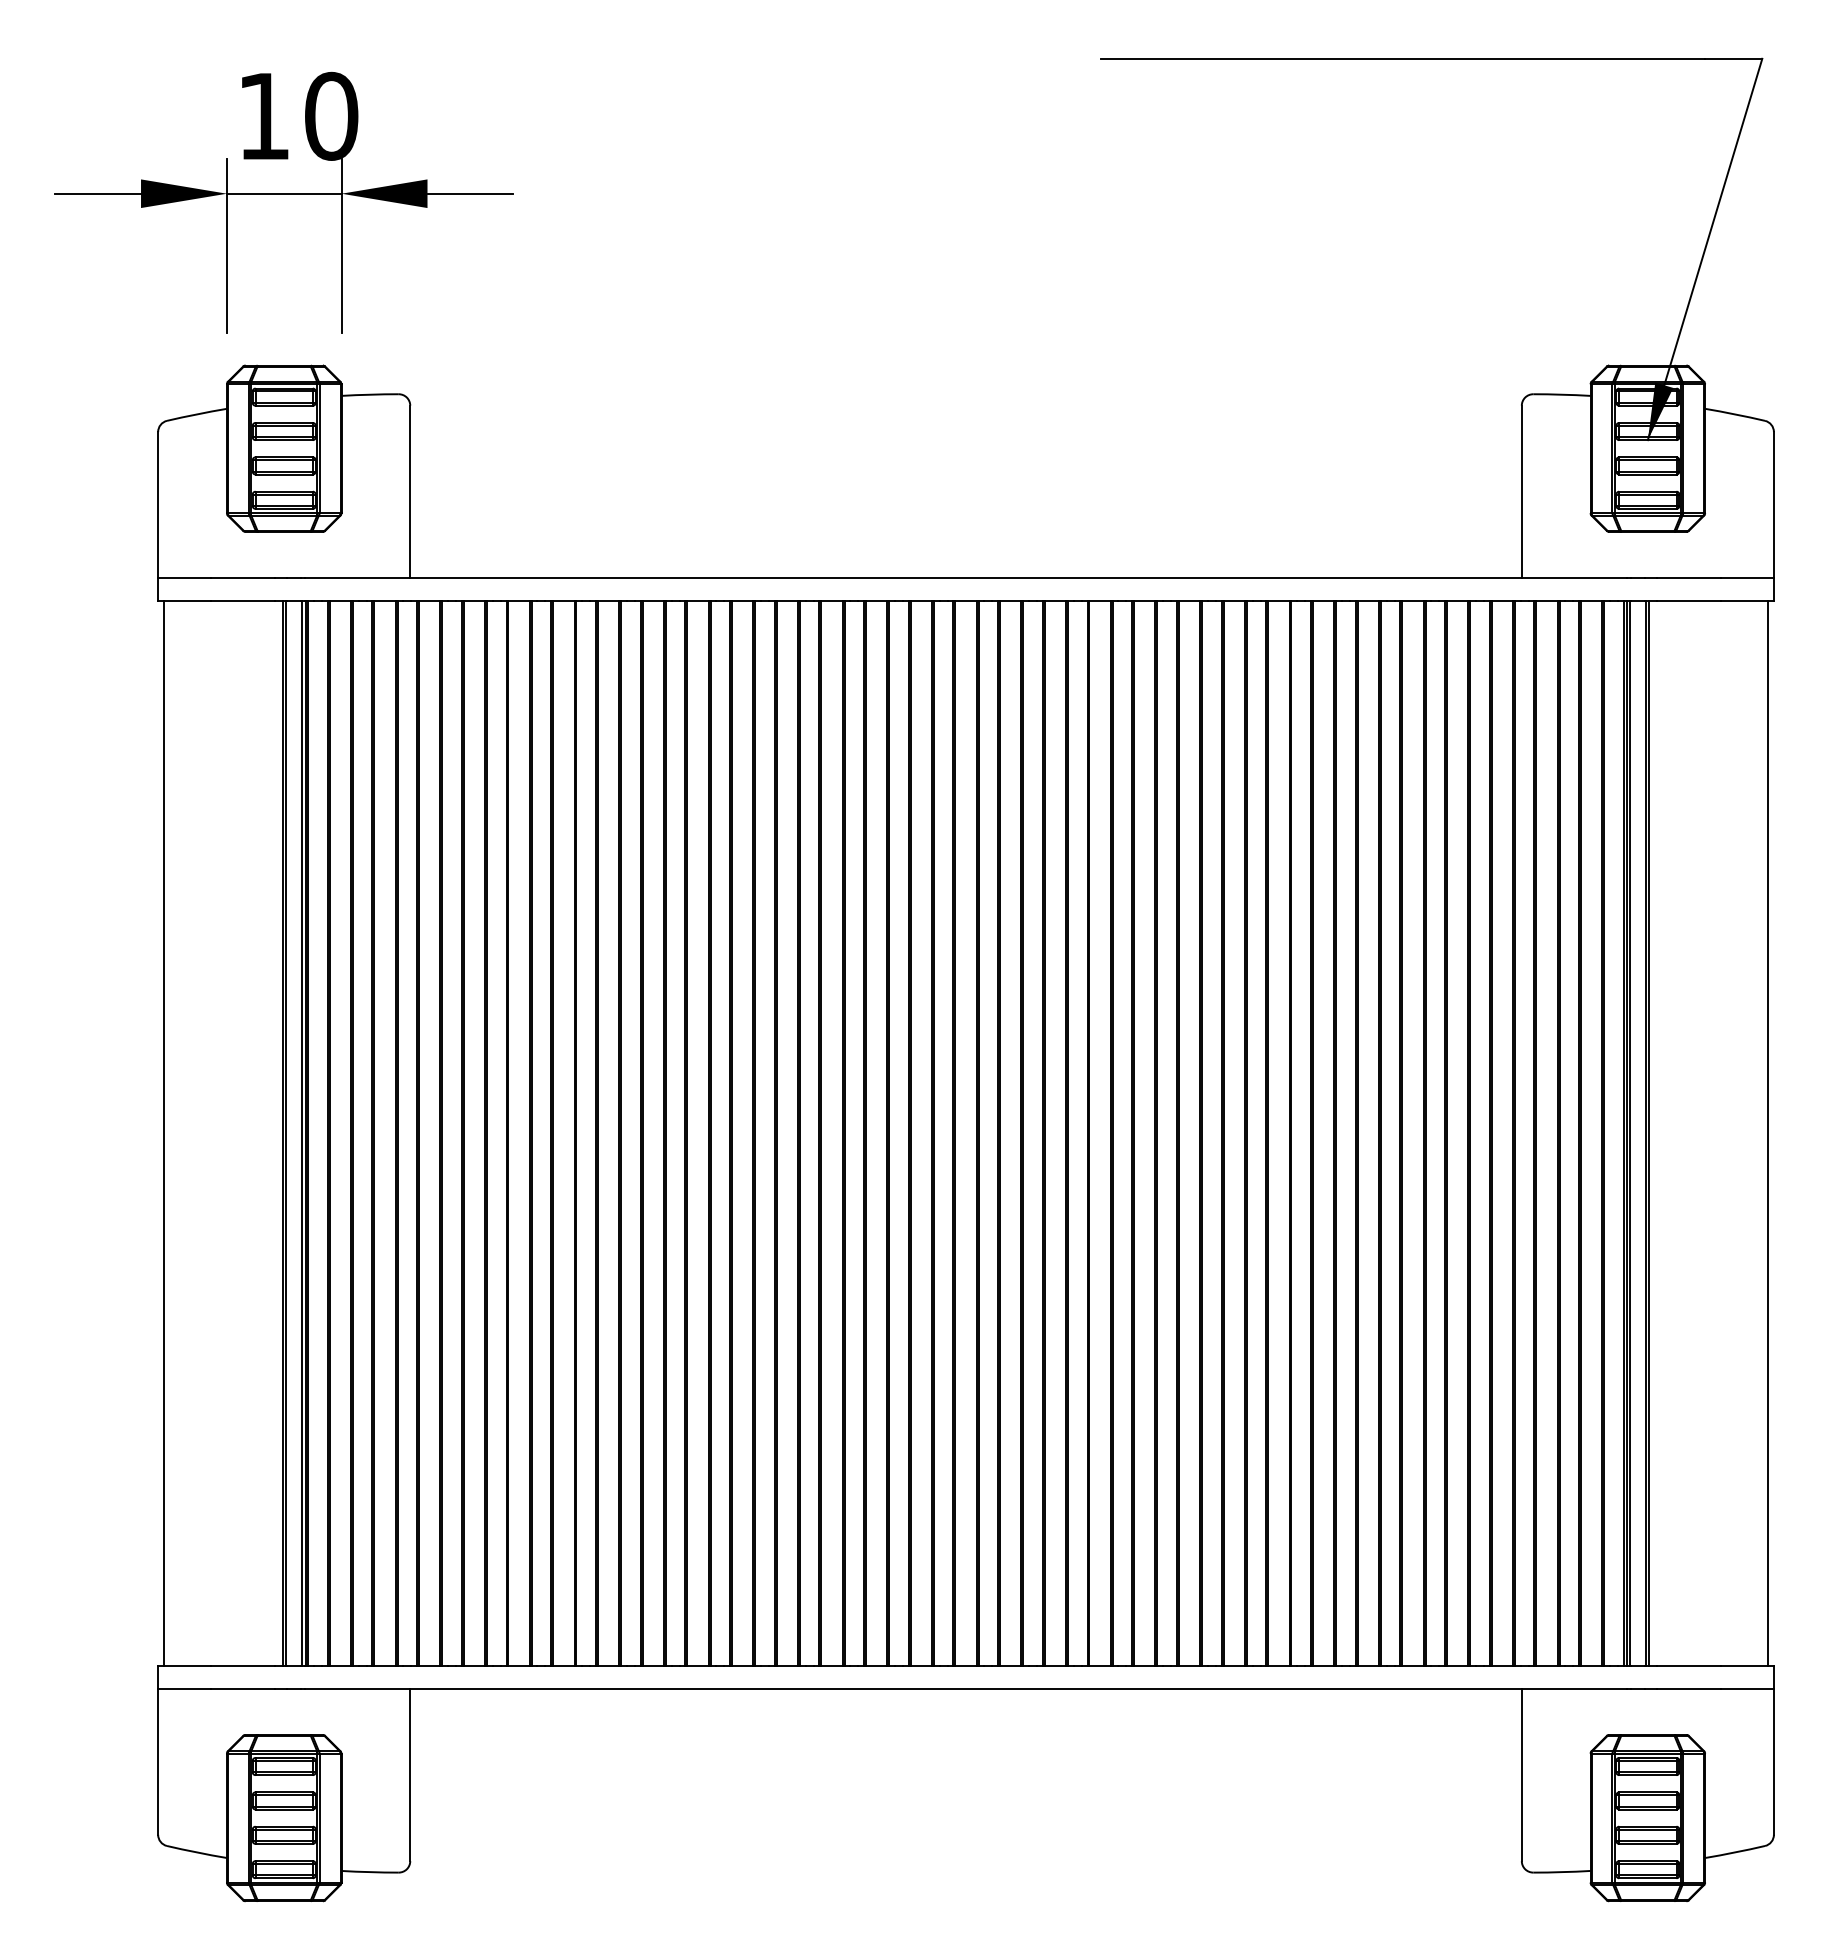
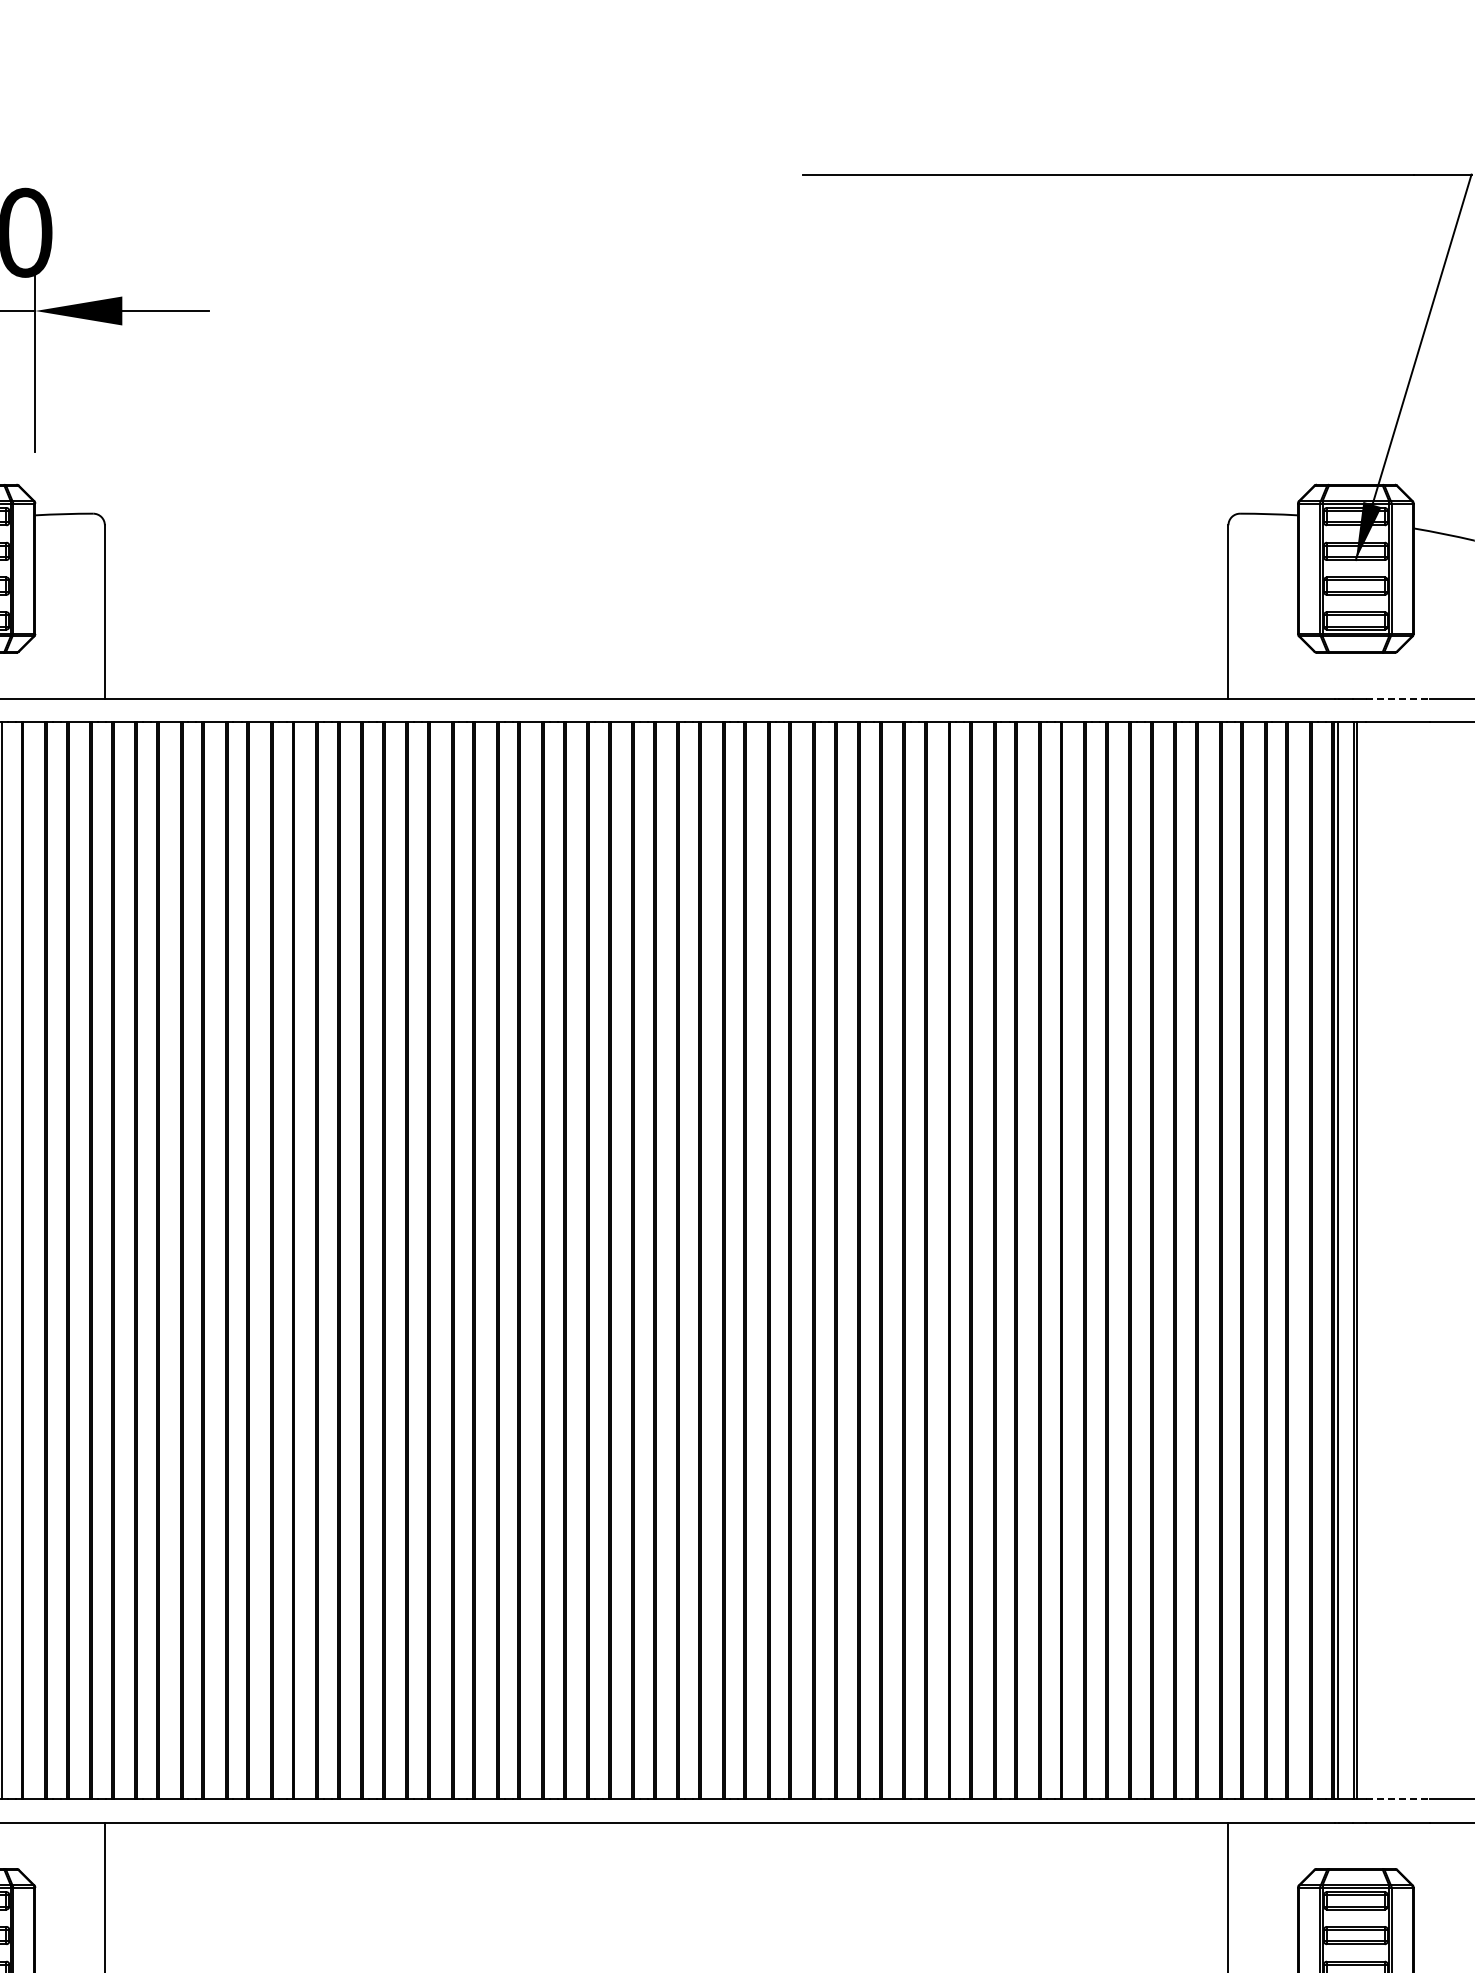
line: (1689, 577) -> (1397, 698), solid -> dashed
line: (1689, 1666) -> (1397, 1799), solid -> dashed

